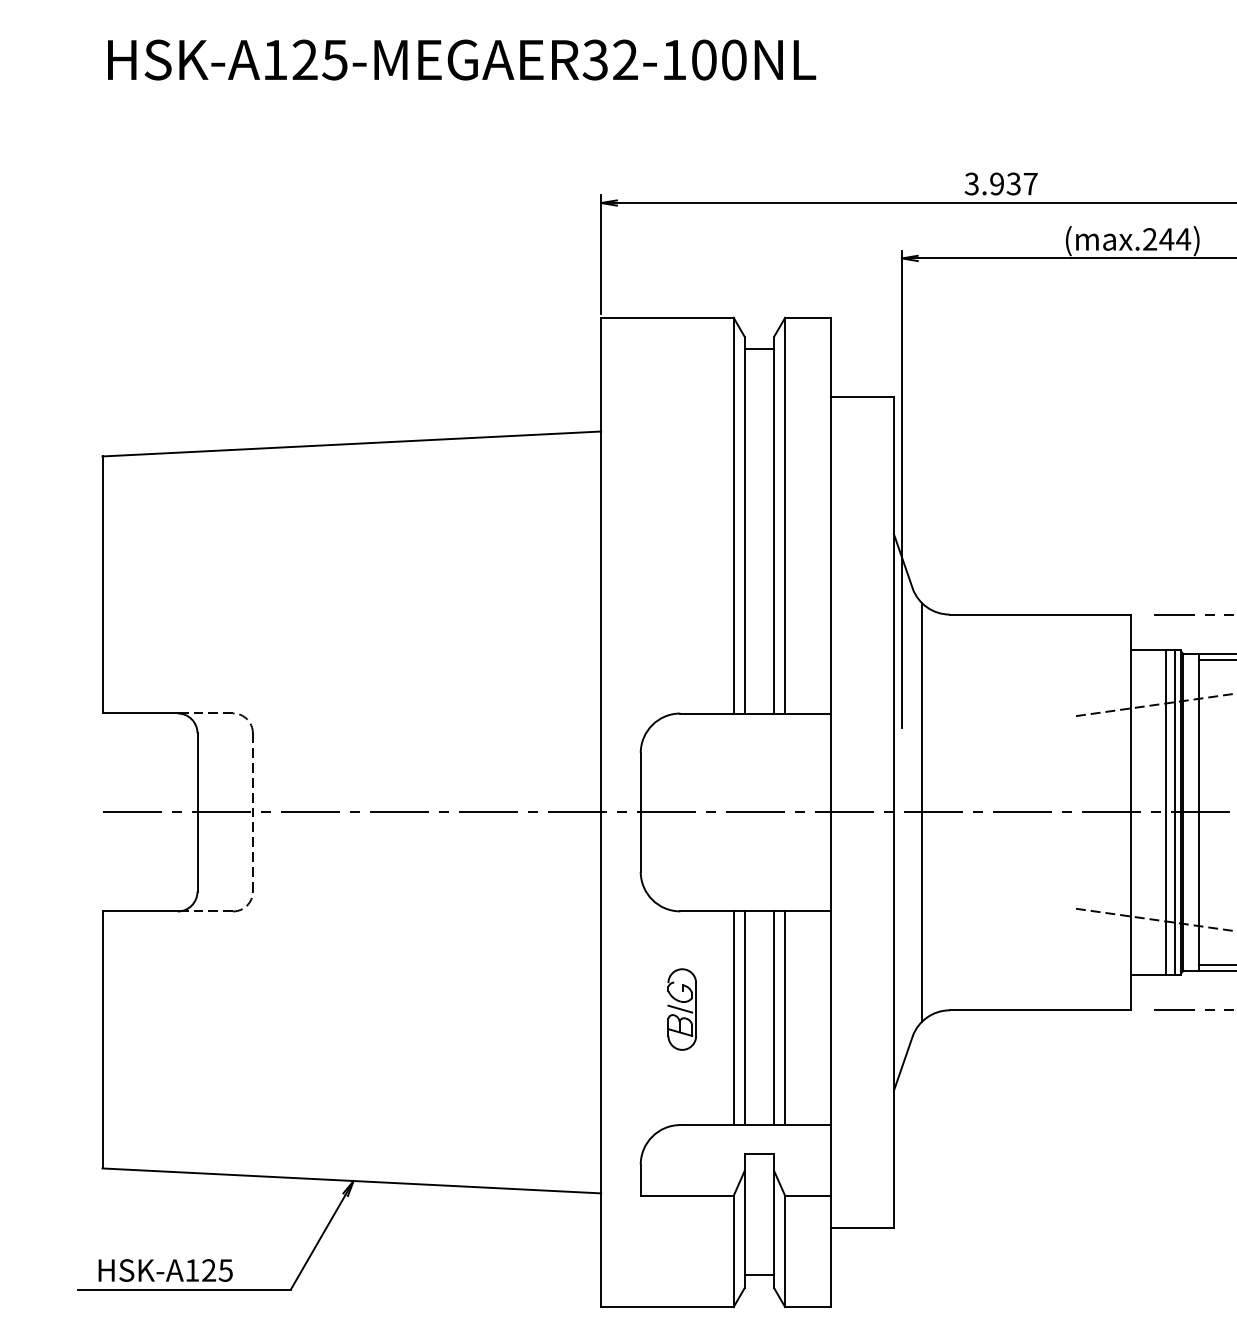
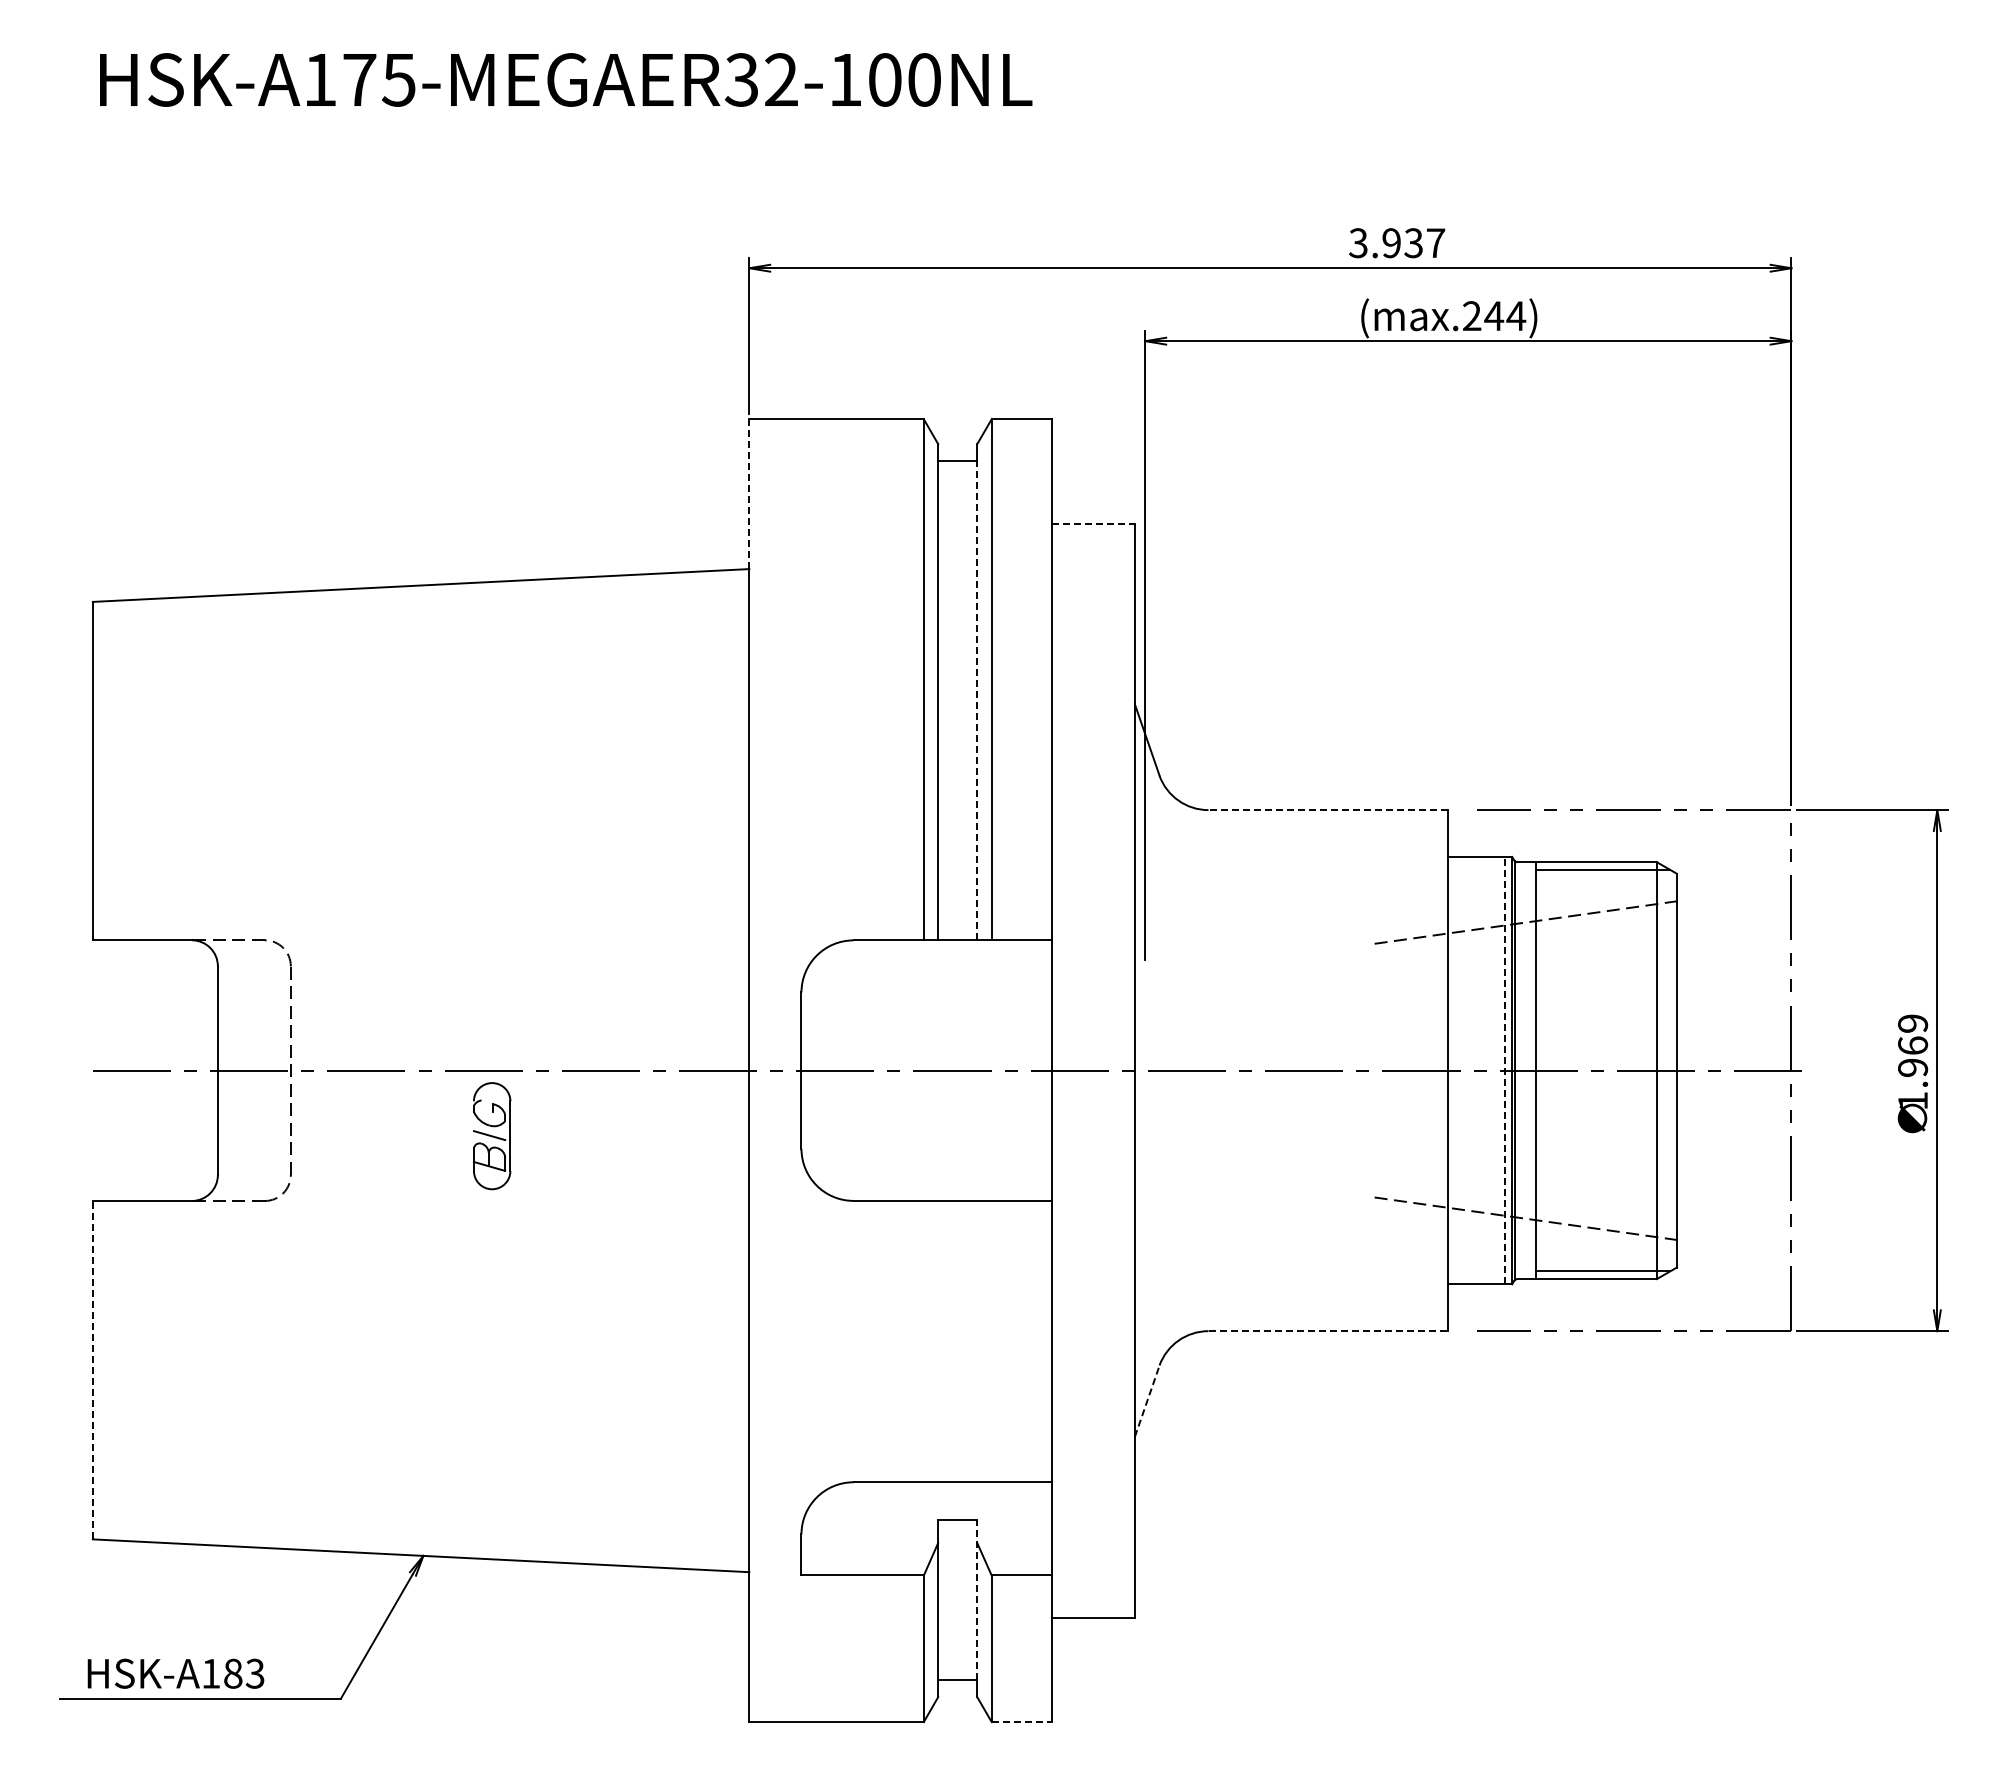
text: (305, 59) -> (359, 79), HSK-A125-MEGAER32-100NL -> HSK-A175-MEGAER32-100NL
text: (1001, 184) -> (1397, 243), moved
line: (601, 374) -> (749, 494), solid -> dashed
line: (862, 396) -> (1093, 523), solid -> dashed
line: (774, 531) -> (977, 700), solid -> dashed
line: (1041, 614) -> (1328, 810), solid -> dashed
line: (922, 812) -> (1172, 1070), removed
line: (1166, 812) -> (1493, 1070), removed
line: (1174, 812) -> (1504, 1070), solid -> dashed
part: (682, 1009) -> (492, 1136), moved
line: (1041, 1010) -> (1328, 1331), solid -> dashed
line: (733, 1018) -> (923, 1341), removed
line: (744, 1018) -> (938, 1341), removed
line: (774, 1018) -> (977, 1341), removed
line: (785, 1018) -> (991, 1341), removed
line: (102, 1039) -> (92, 1369), solid -> dashed
line: (903, 1063) -> (1147, 1401), solid -> dashed
line: (774, 1214) -> (977, 1600), solid -> dashed
text: (217, 1270) -> (244, 1673), HSK-A125 -> HSK-A183
line: (807, 1306) -> (1021, 1721), solid -> dashed

